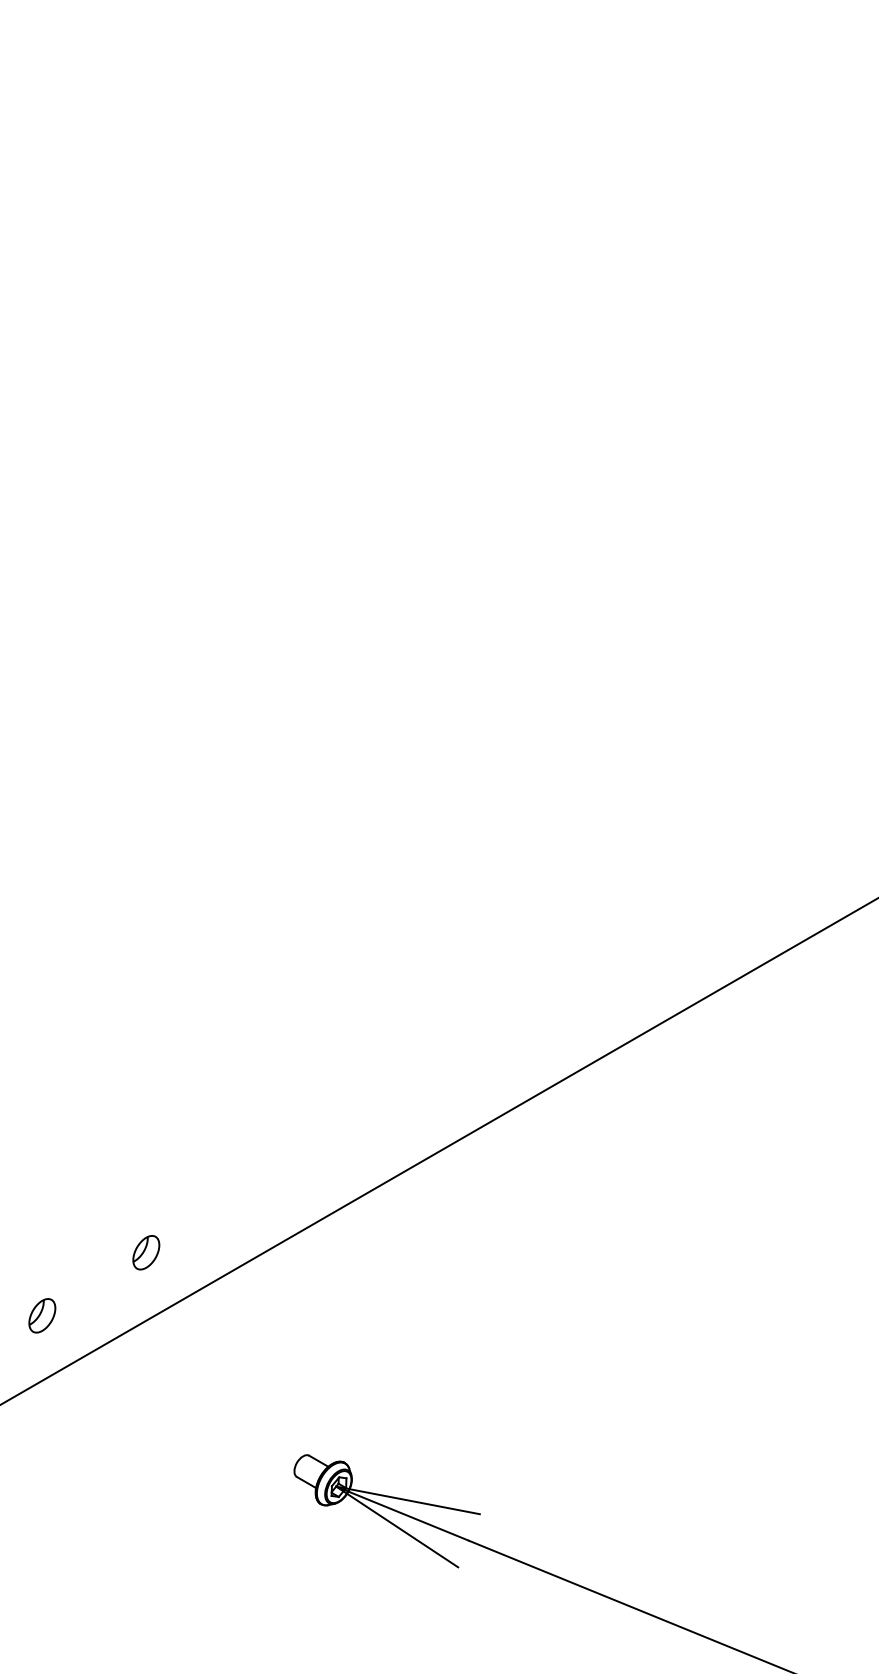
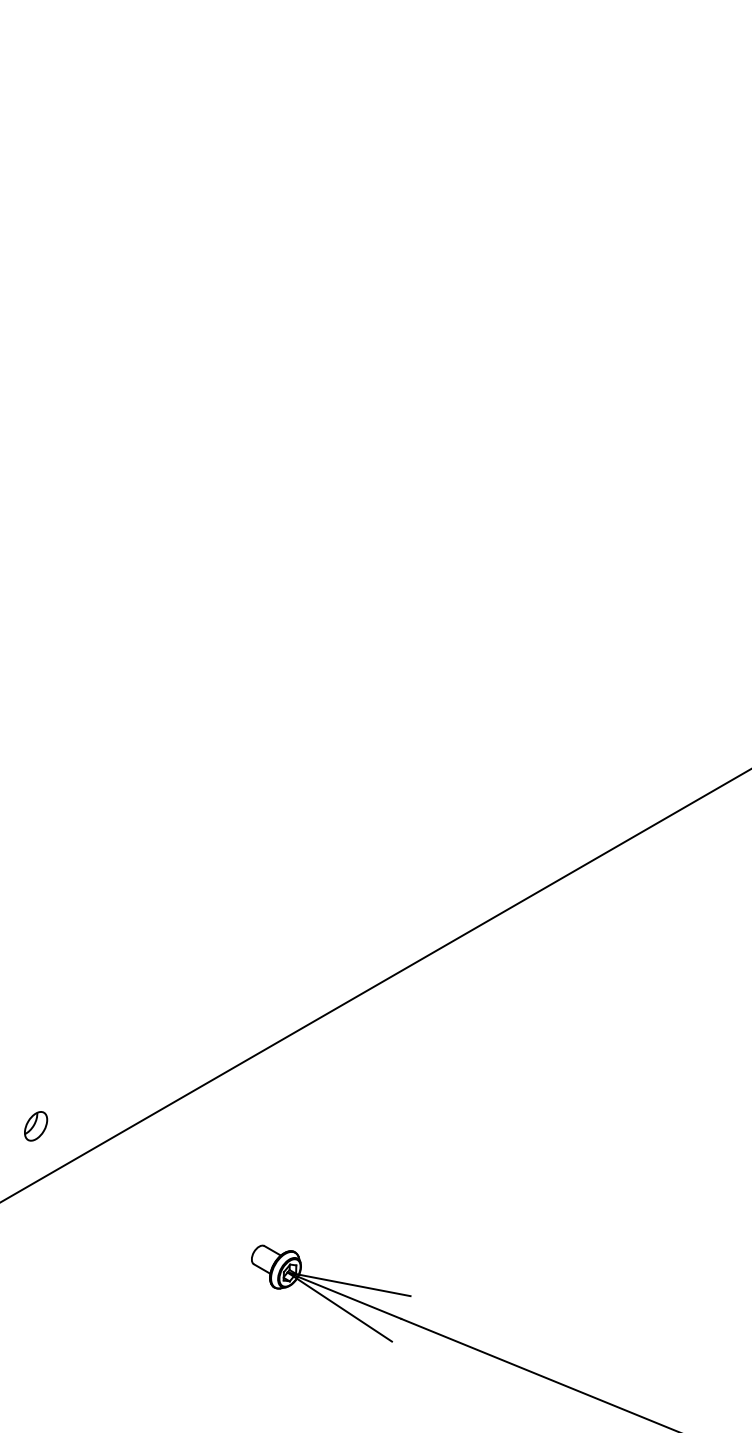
part: (146, 1252) -> (125, 1072), removed

